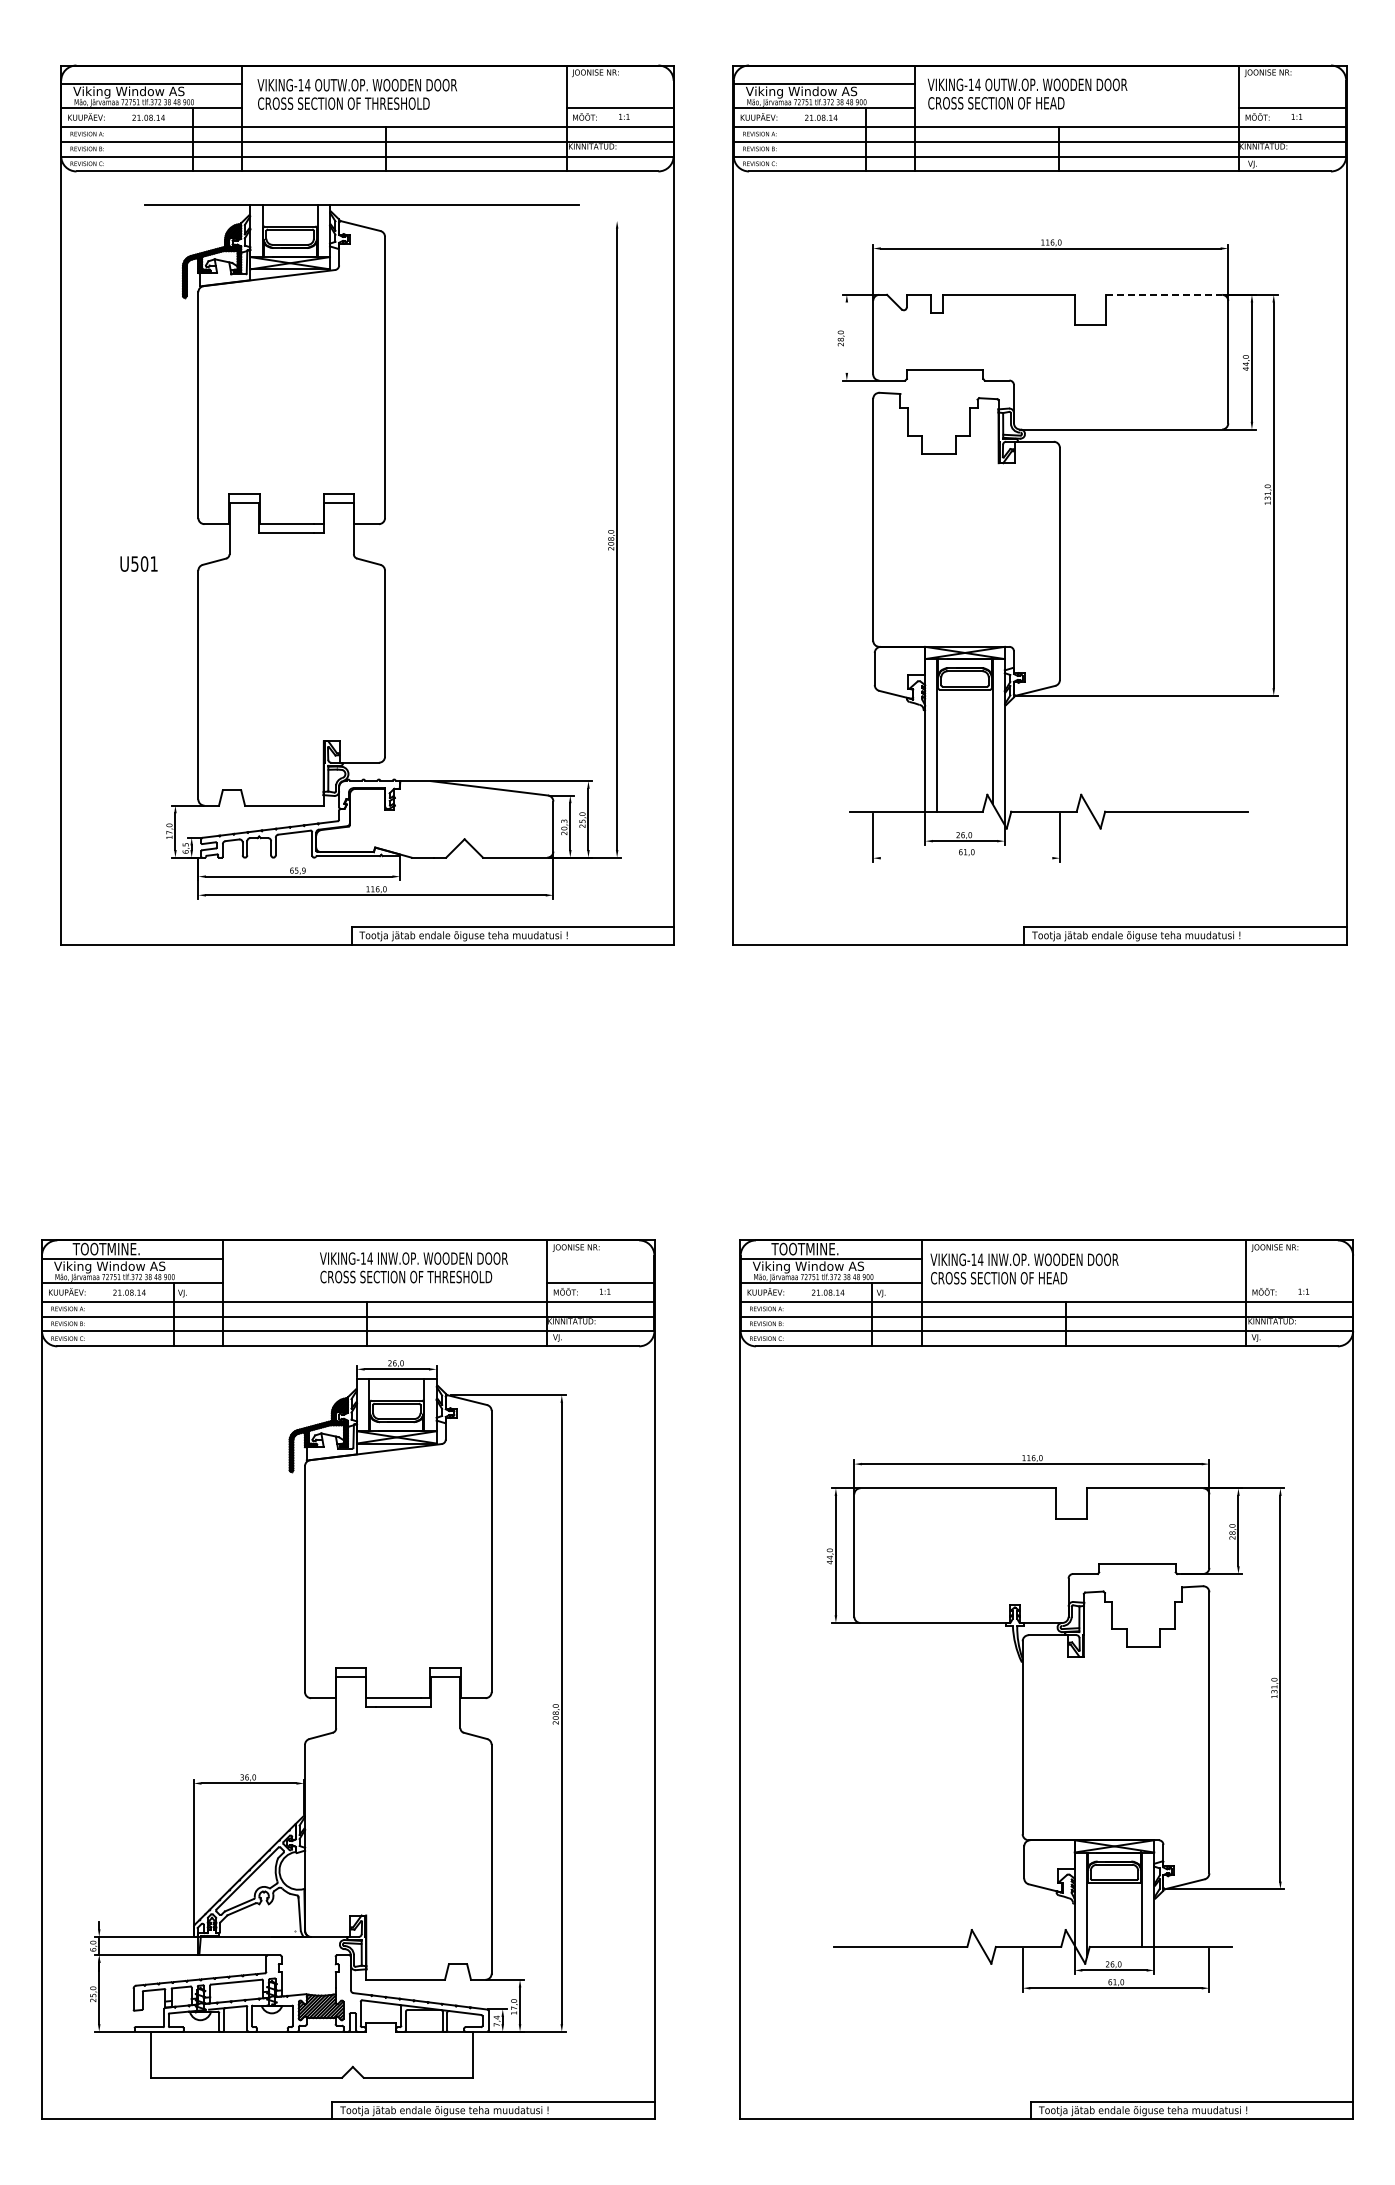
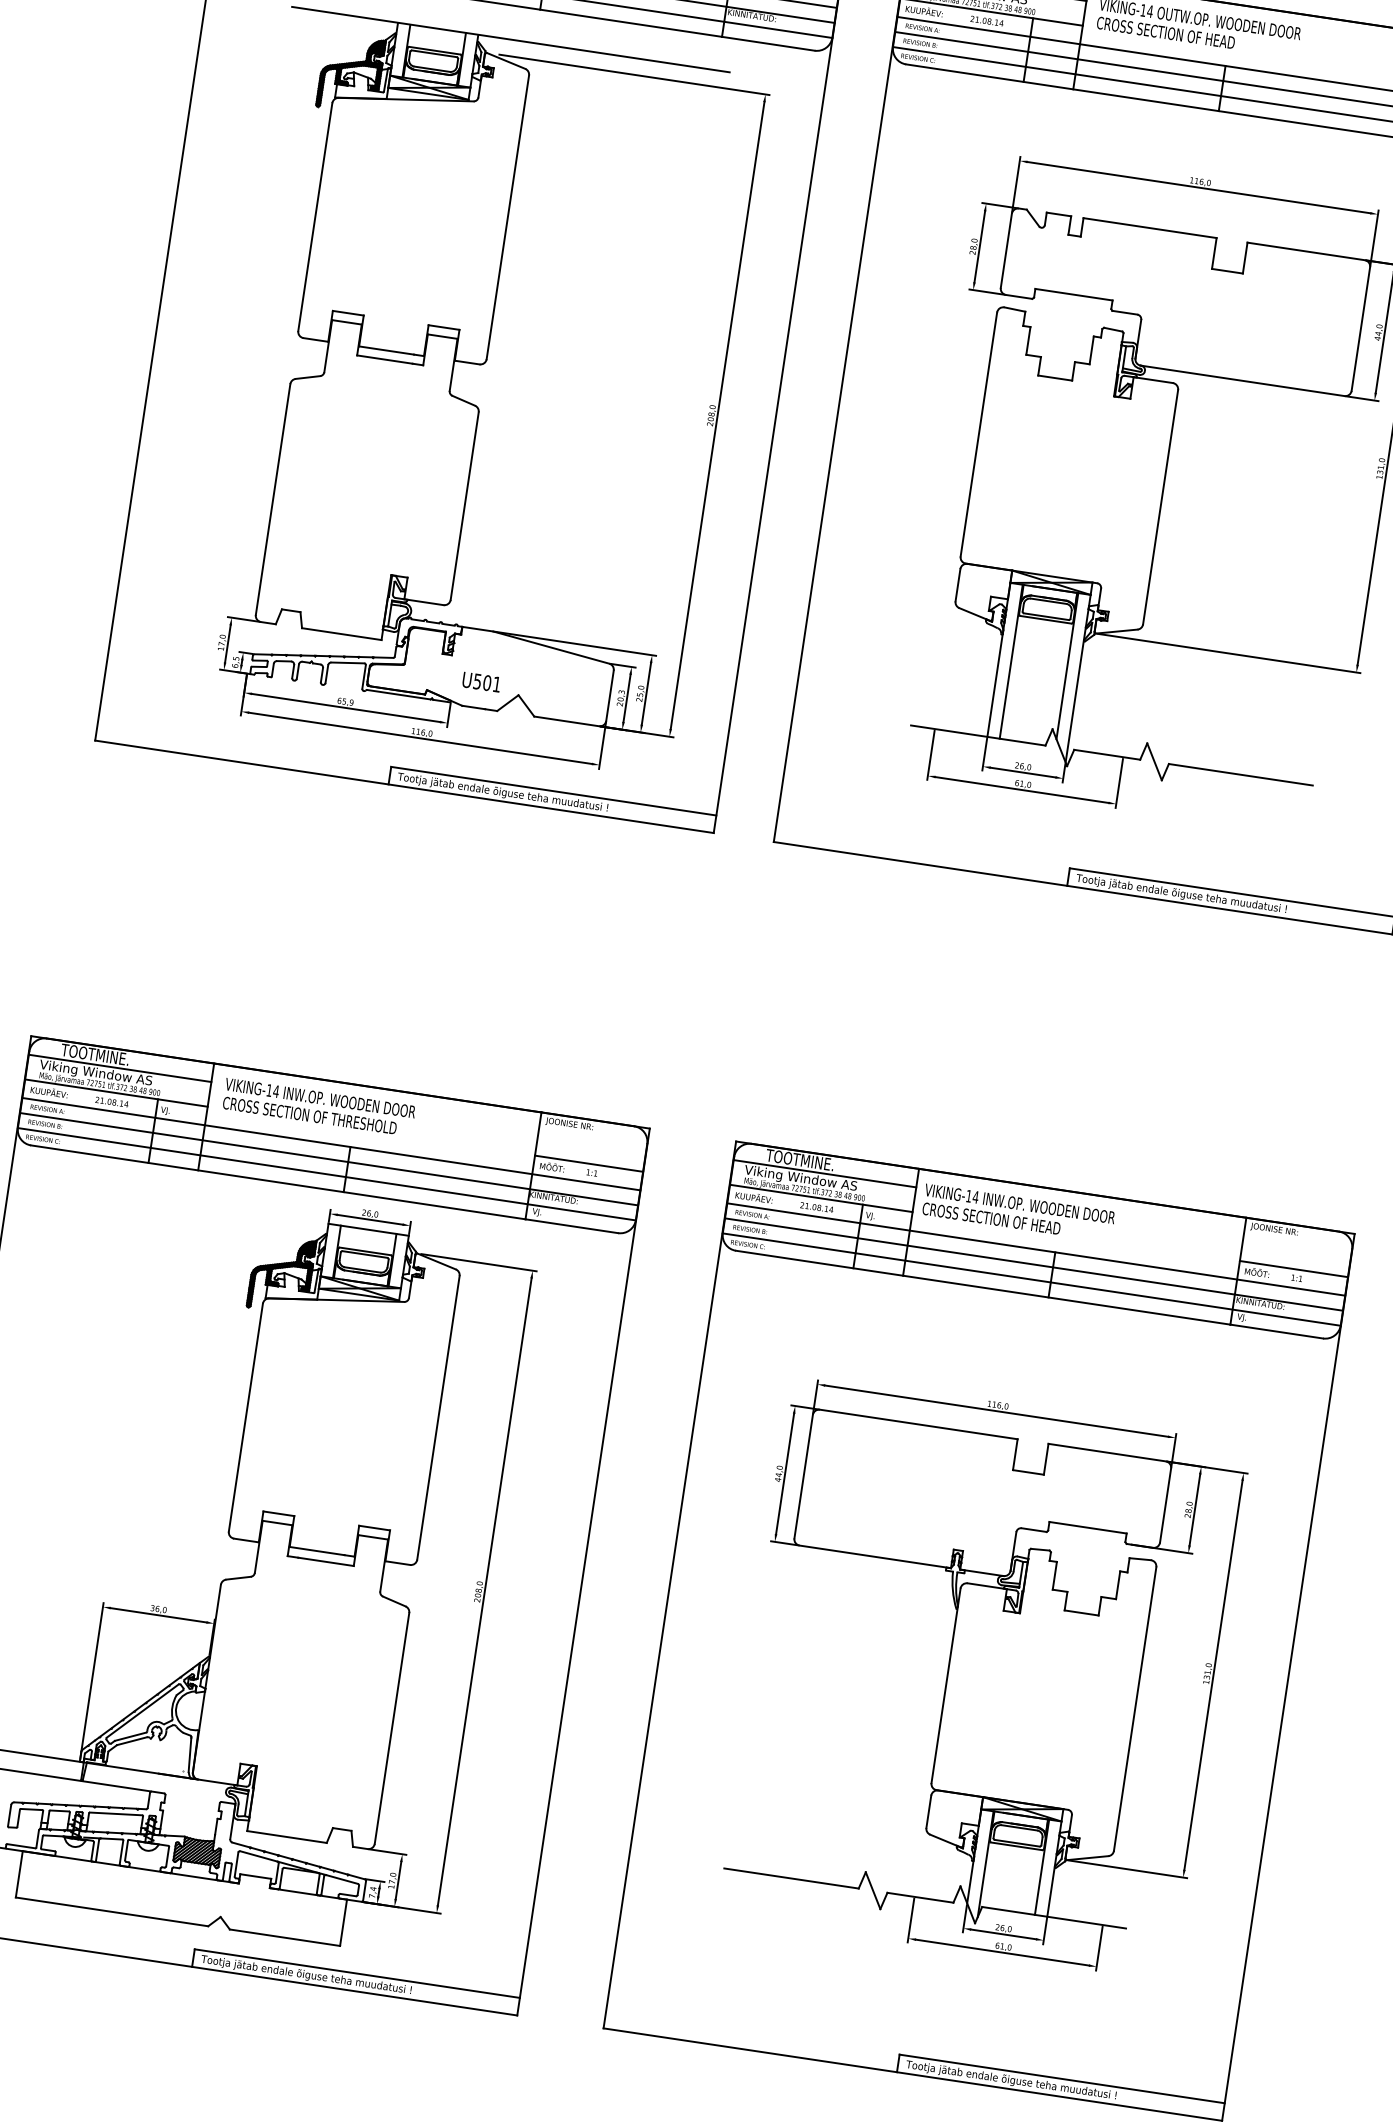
line: (486, 220) -> (633, 74), added
line: (1164, 294) -> (1306, 251), dashed -> solid
line: (846, 337) -> (979, 246), added
text: (138, 563) -> (481, 681), moved
line: (966, 858) -> (1021, 790), added
text: (413, 1267) -> (318, 1107), moved
line: (1299, 1283) -> (1293, 1269), added

